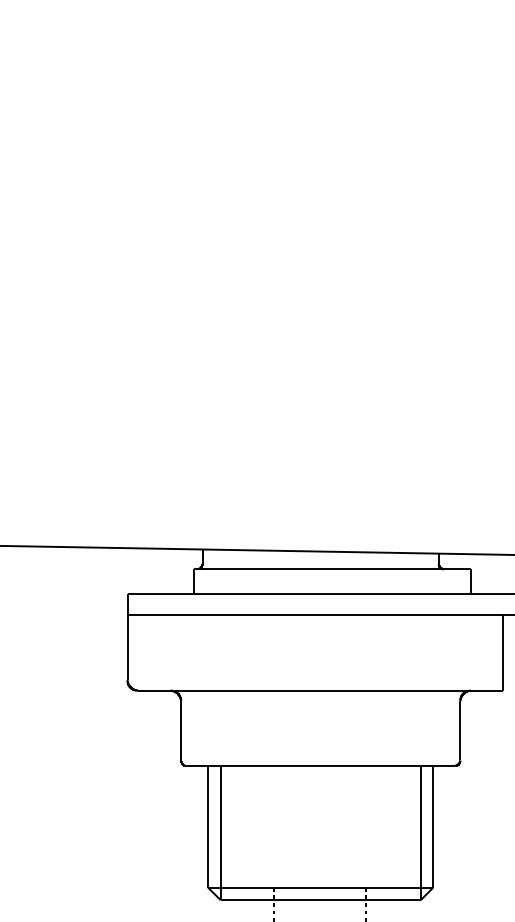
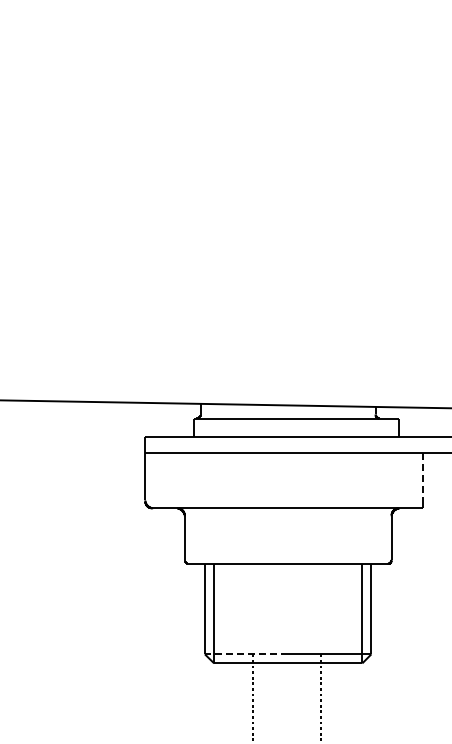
line: (503, 647) -> (423, 476), solid -> dashed
line: (264, 888) -> (246, 654), solid -> dashed

